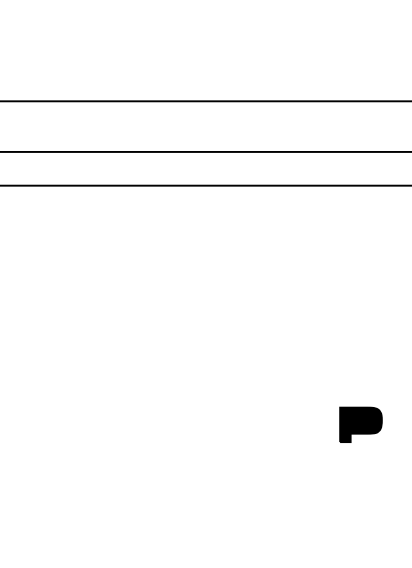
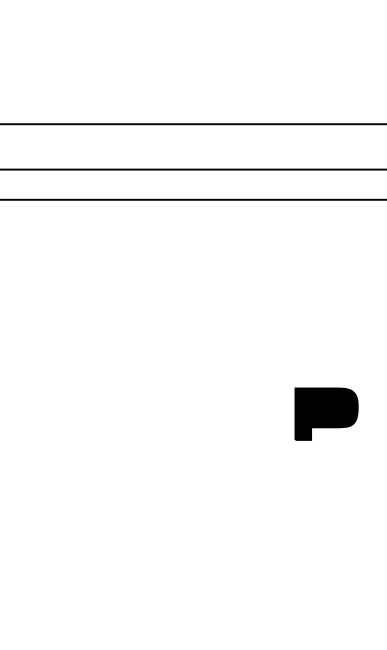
part: (360, 424) -> (326, 413), size x1.67

